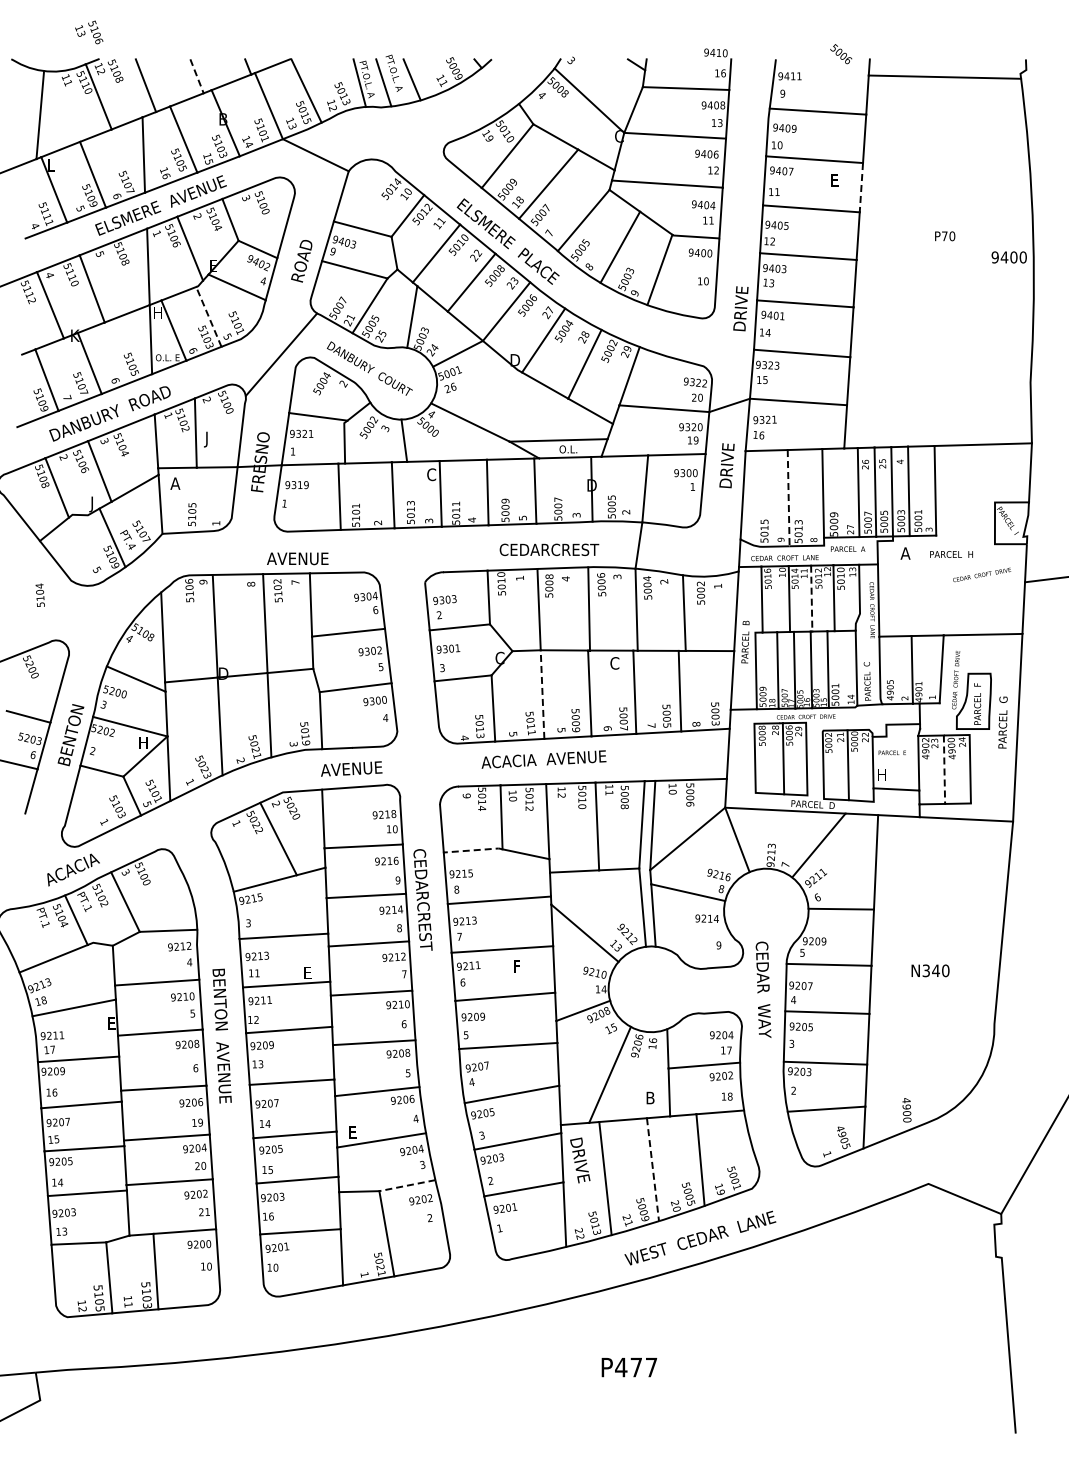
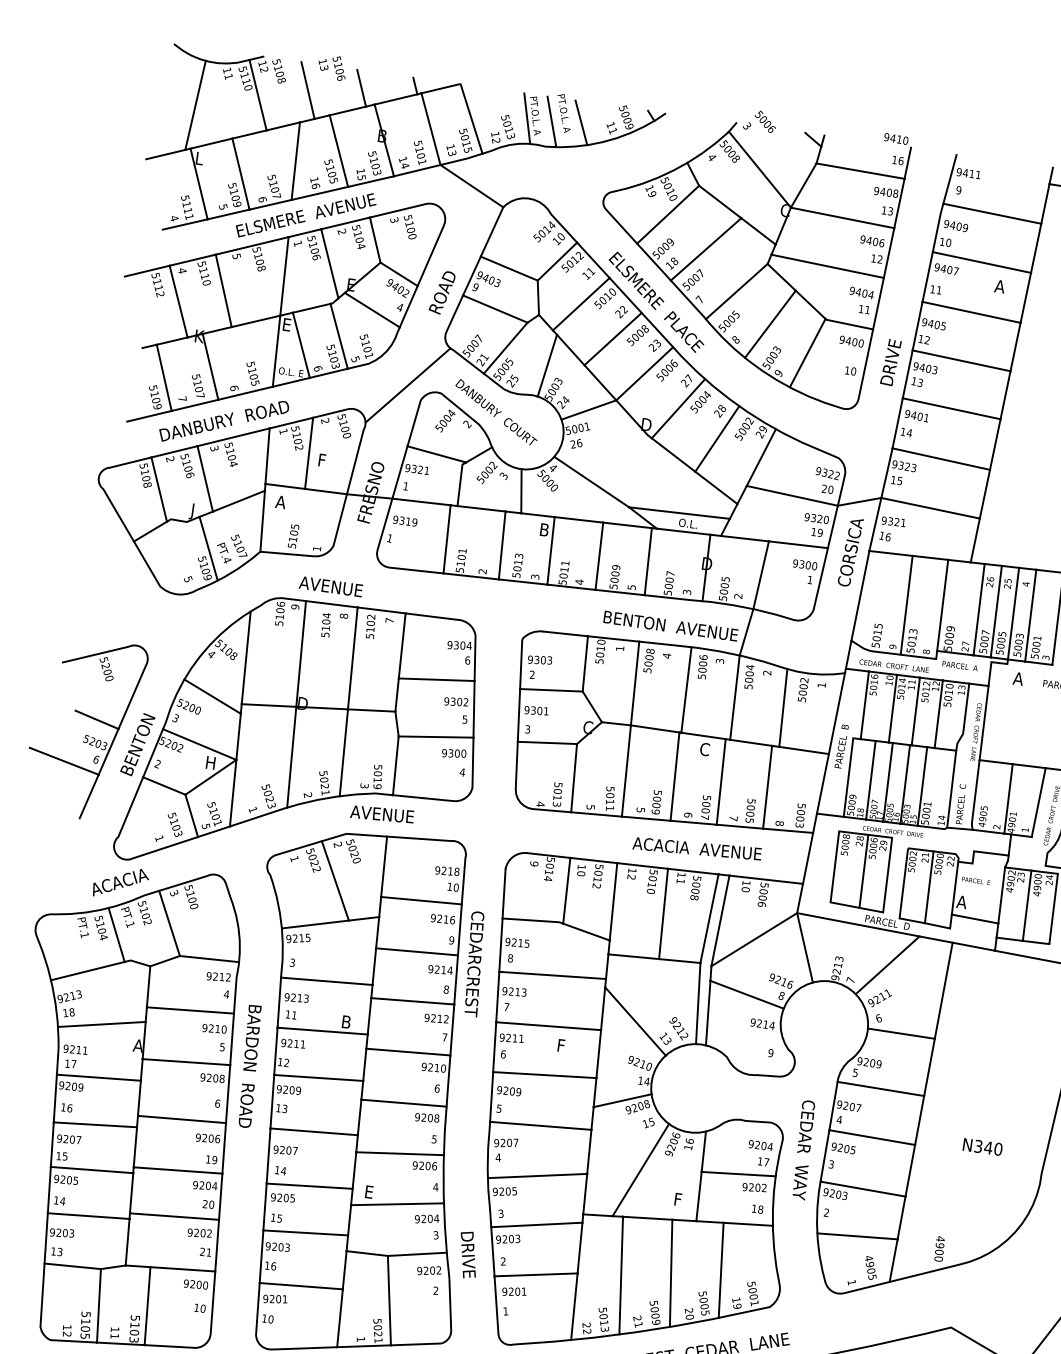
text: (89, 32) -> (332, 67), moved
text: (841, 54) -> (765, 122), moved
line: (197, 76) -> (362, 88), dashed -> solid
text: (834, 180) -> (999, 286), E -> A
line: (861, 187) -> (1025, 297), dashed -> solid
text: (740, 308) -> (890, 362), moved
text: (158, 312) -> (288, 324), H -> E
line: (208, 316) -> (338, 335), dashed -> solid
text: (208, 439) -> (321, 461), J -> F
text: (727, 454) -> (850, 551), DRIVE -> CORSICA
text: (431, 474) -> (544, 529), C -> B
line: (788, 498) -> (906, 605), dashed -> solid
text: (564, 549) -> (669, 625), CEDARCREST -> BENTON  AVENUE
text: (297, 558) -> (330, 586), moved
text: (39, 594) -> (325, 624), moved
line: (811, 598) -> (915, 711), dashed -> solid
line: (542, 694) -> (626, 770), dashed -> solid
text: (543, 759) -> (696, 848), moved
text: (351, 768) -> (382, 813), moved
line: (944, 770) -> (1027, 906), dashed -> solid
text: (881, 774) -> (961, 901), H -> A
line: (473, 850) -> (533, 920), dashed -> solid
text: (930, 970) -> (982, 1146), moved
text: (308, 972) -> (346, 1021), E -> B
text: (763, 989) -> (803, 1149), moved
text: (111, 1023) -> (137, 1045), E -> A
text: (222, 1040) -> (248, 1079), BENTON  AVENUE -> BARDON  ROAD
text: (650, 1097) -> (678, 1199), B -> F
text: (580, 1160) -> (468, 1255), moved
line: (653, 1169) -> (671, 1273), dashed -> solid
line: (407, 1185) -> (417, 1254), dashed -> solid

